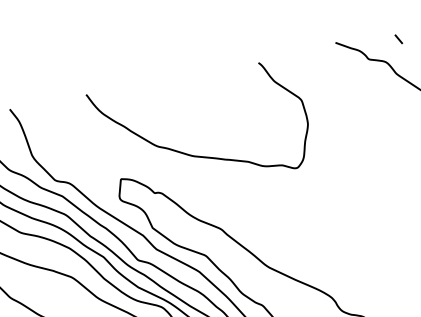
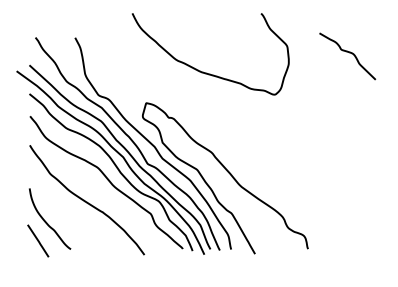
line: (398, 39) -> (365, 39), removed
curve: (195, 154) -> (203, 71), moved

